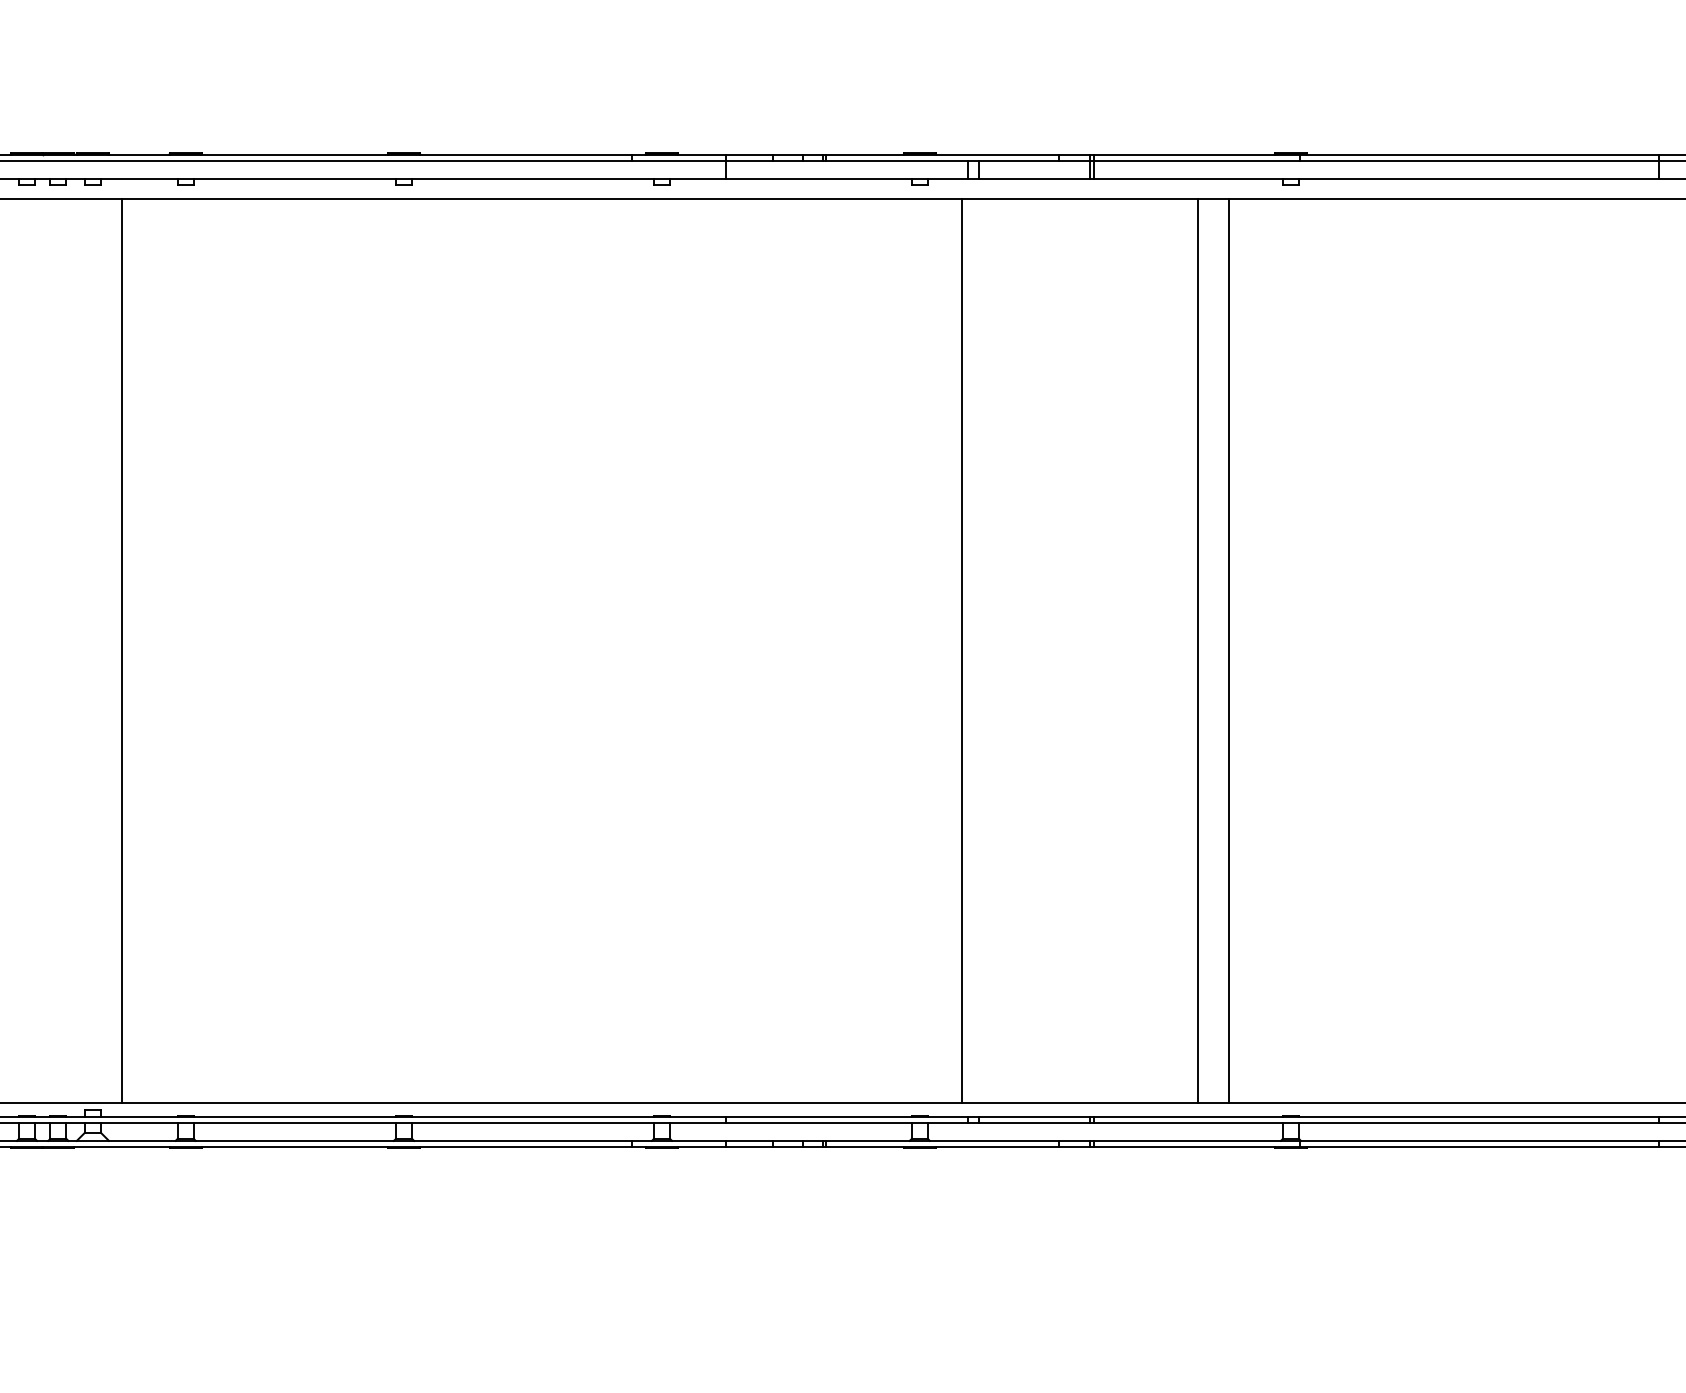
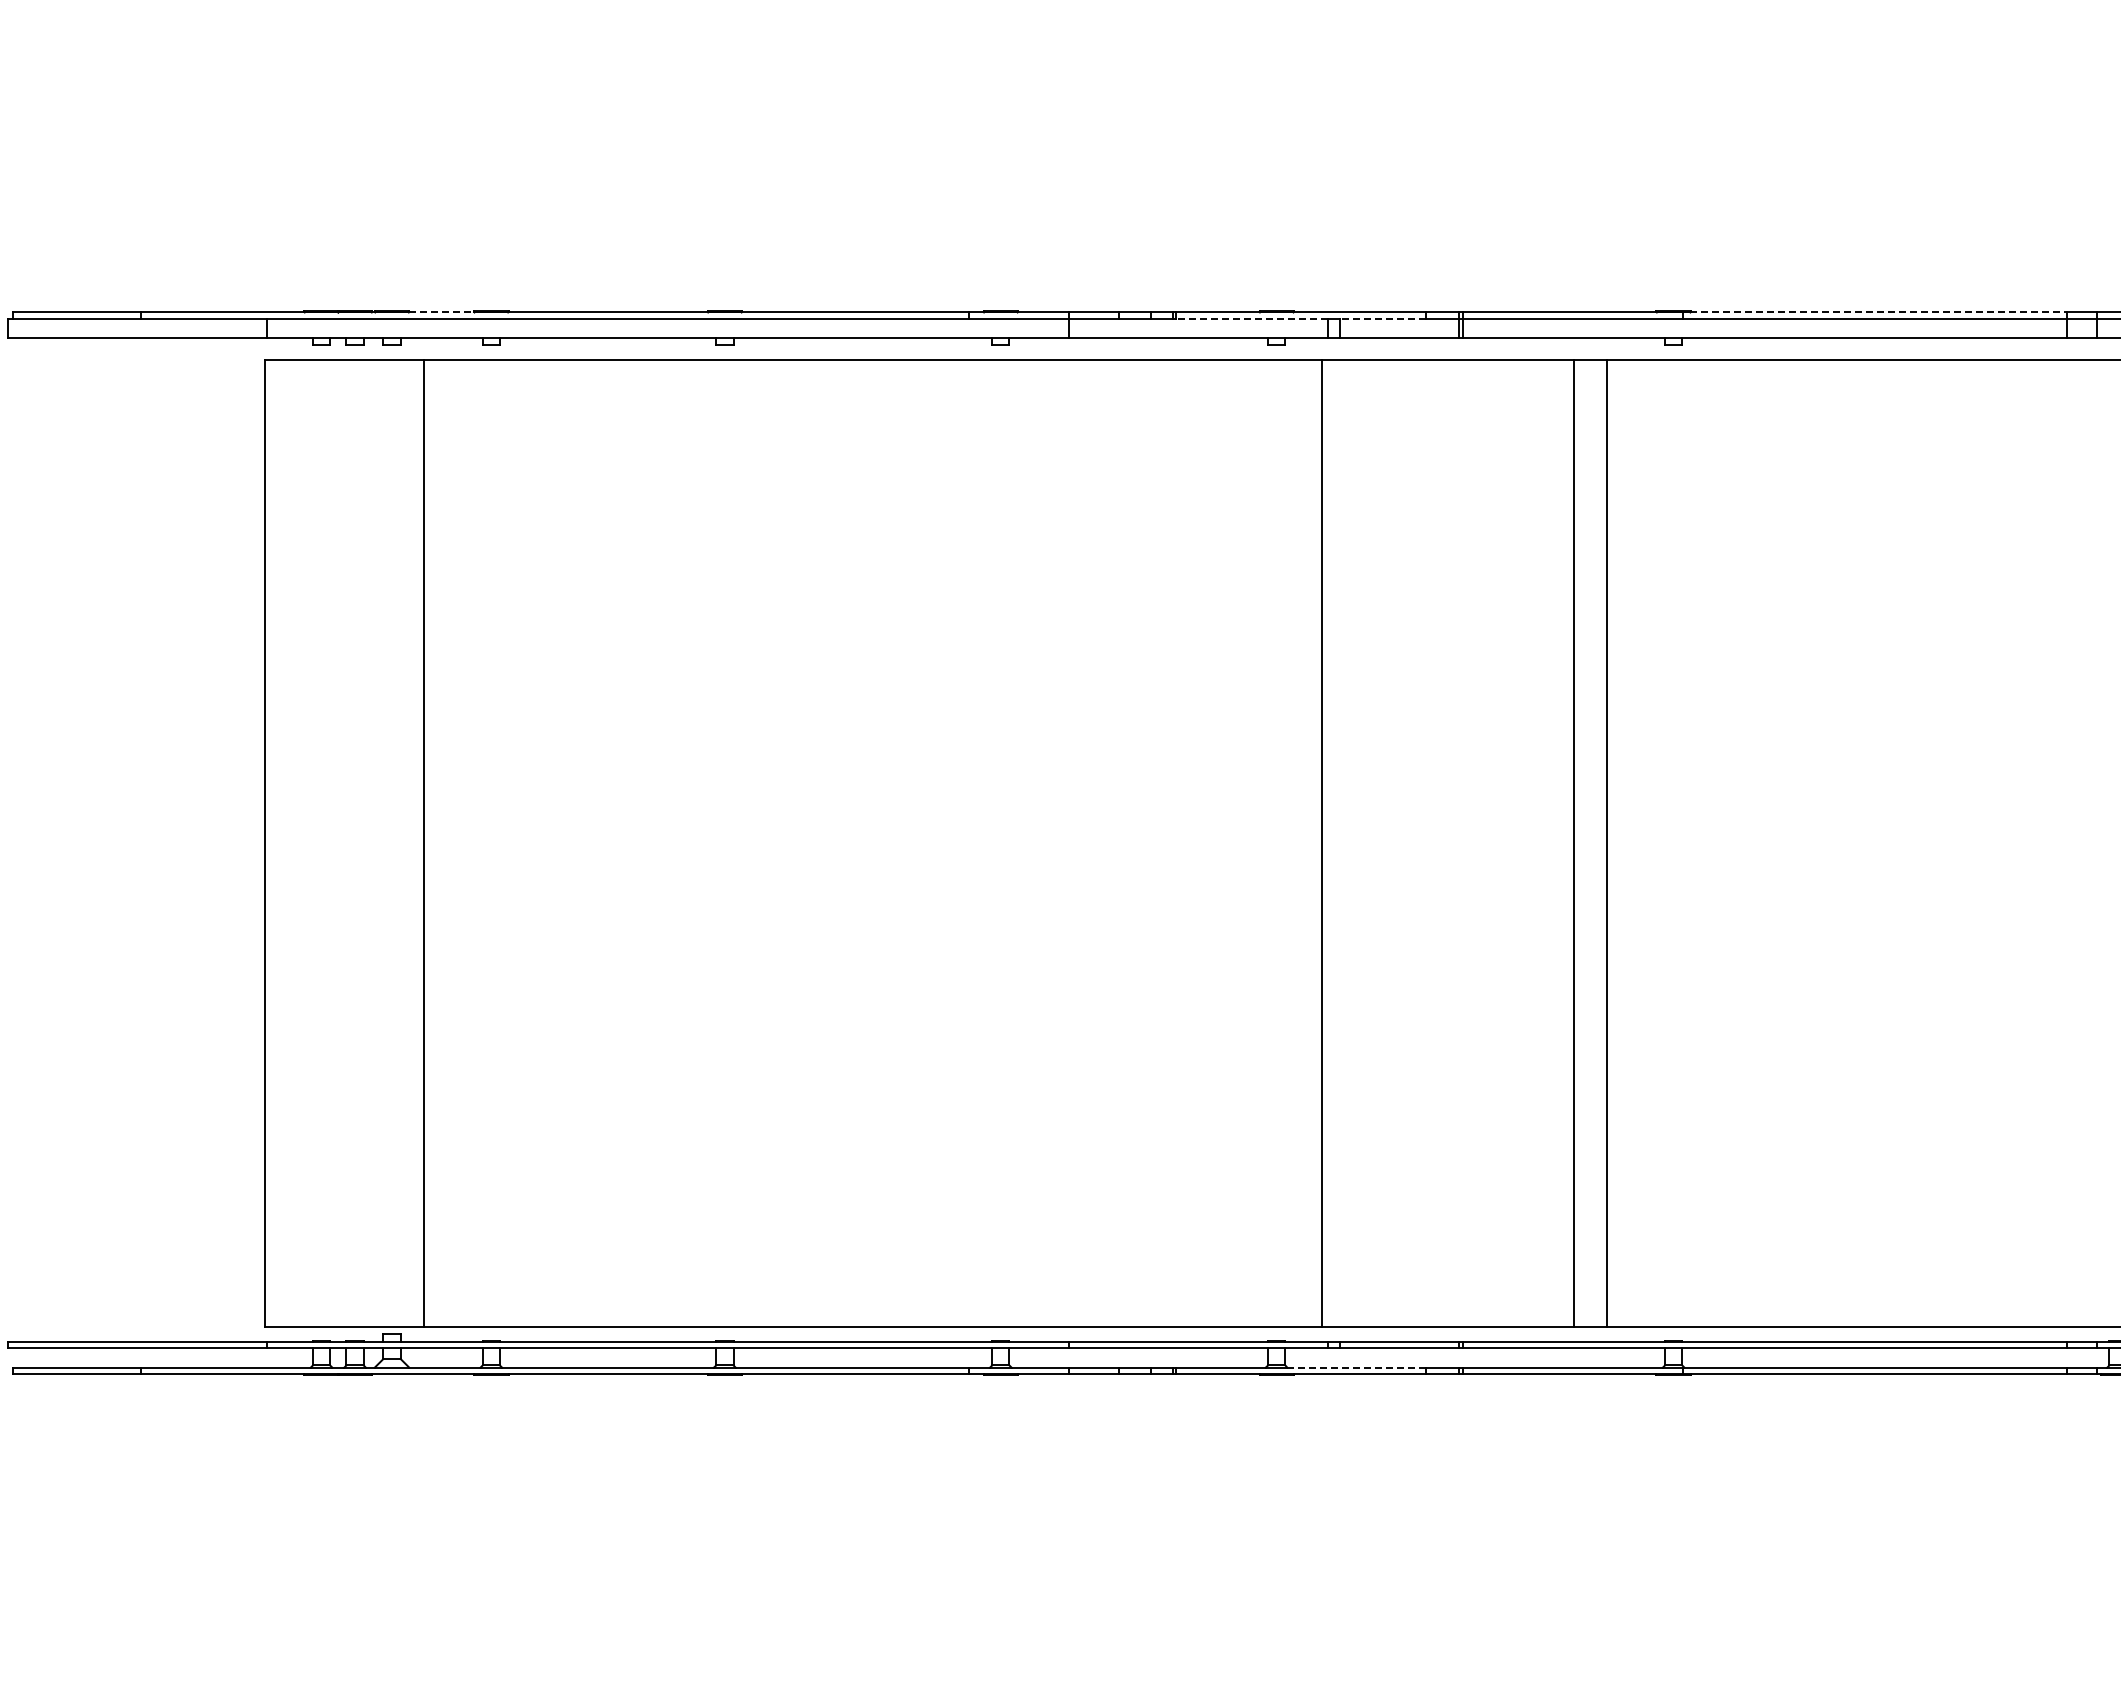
line: (139, 154) -> (441, 312), solid -> dashed
line: (1483, 154) -> (1879, 312), solid -> dashed
line: (897, 160) -> (1252, 318), solid -> dashed
line: (1018, 160) -> (1382, 318), solid -> dashed
line: (994, 1140) -> (1356, 1367), solid -> dashed

